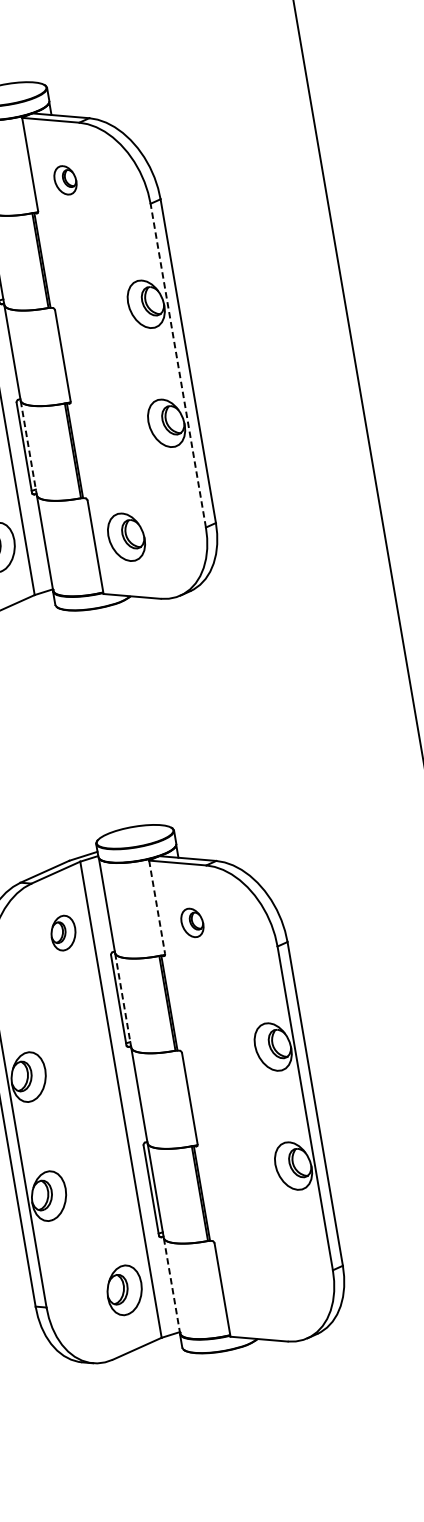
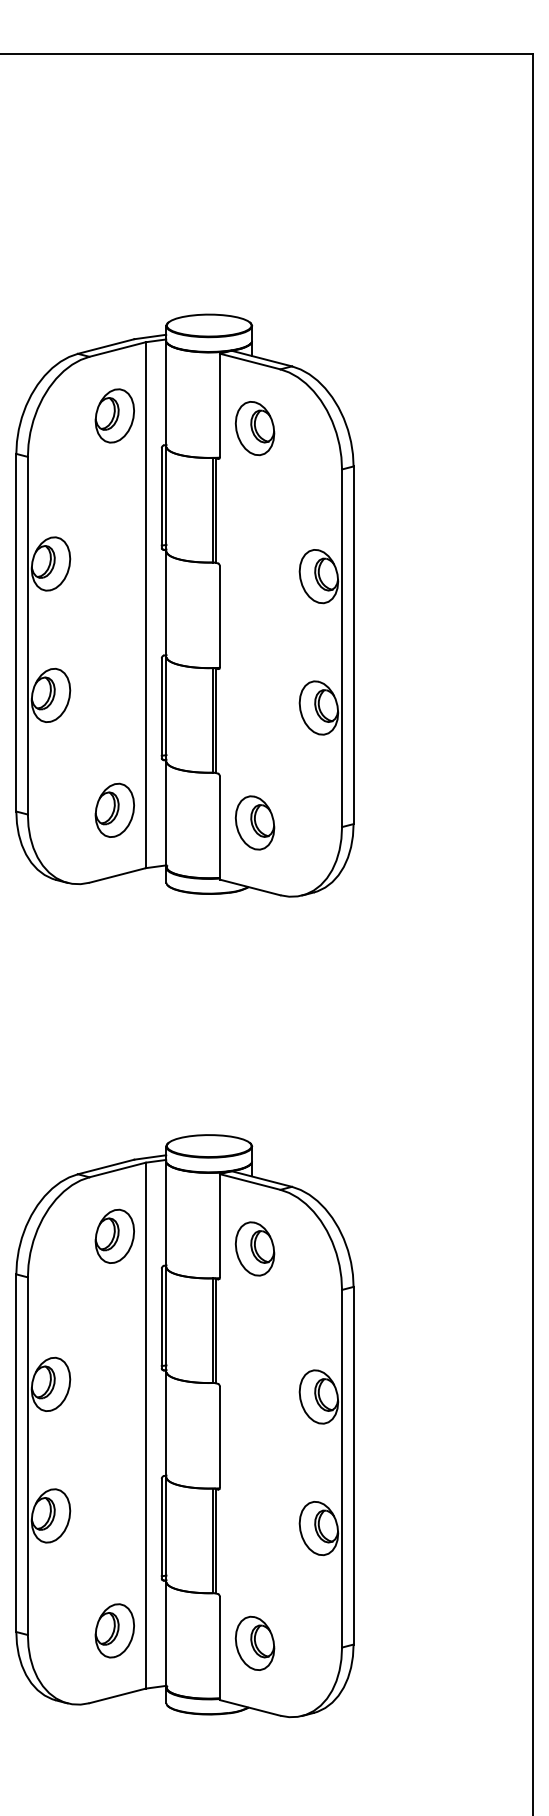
part: (65, 180) -> (254, 428), size x1.67
line: (178, 365) -> (342, 648), dashed -> solid
line: (28, 448) -> (166, 709), dashed -> solid
line: (157, 907) -> (220, 1226), dashed -> solid
part: (191, 922) -> (254, 1248), size x1.67
part: (63, 932) -> (114, 1235), size x1.43
line: (123, 1001) -> (166, 1320), dashed -> solid
part: (252, 1279) -> (254, 1642), added
line: (172, 1286) -> (166, 1635), dashed -> solid

